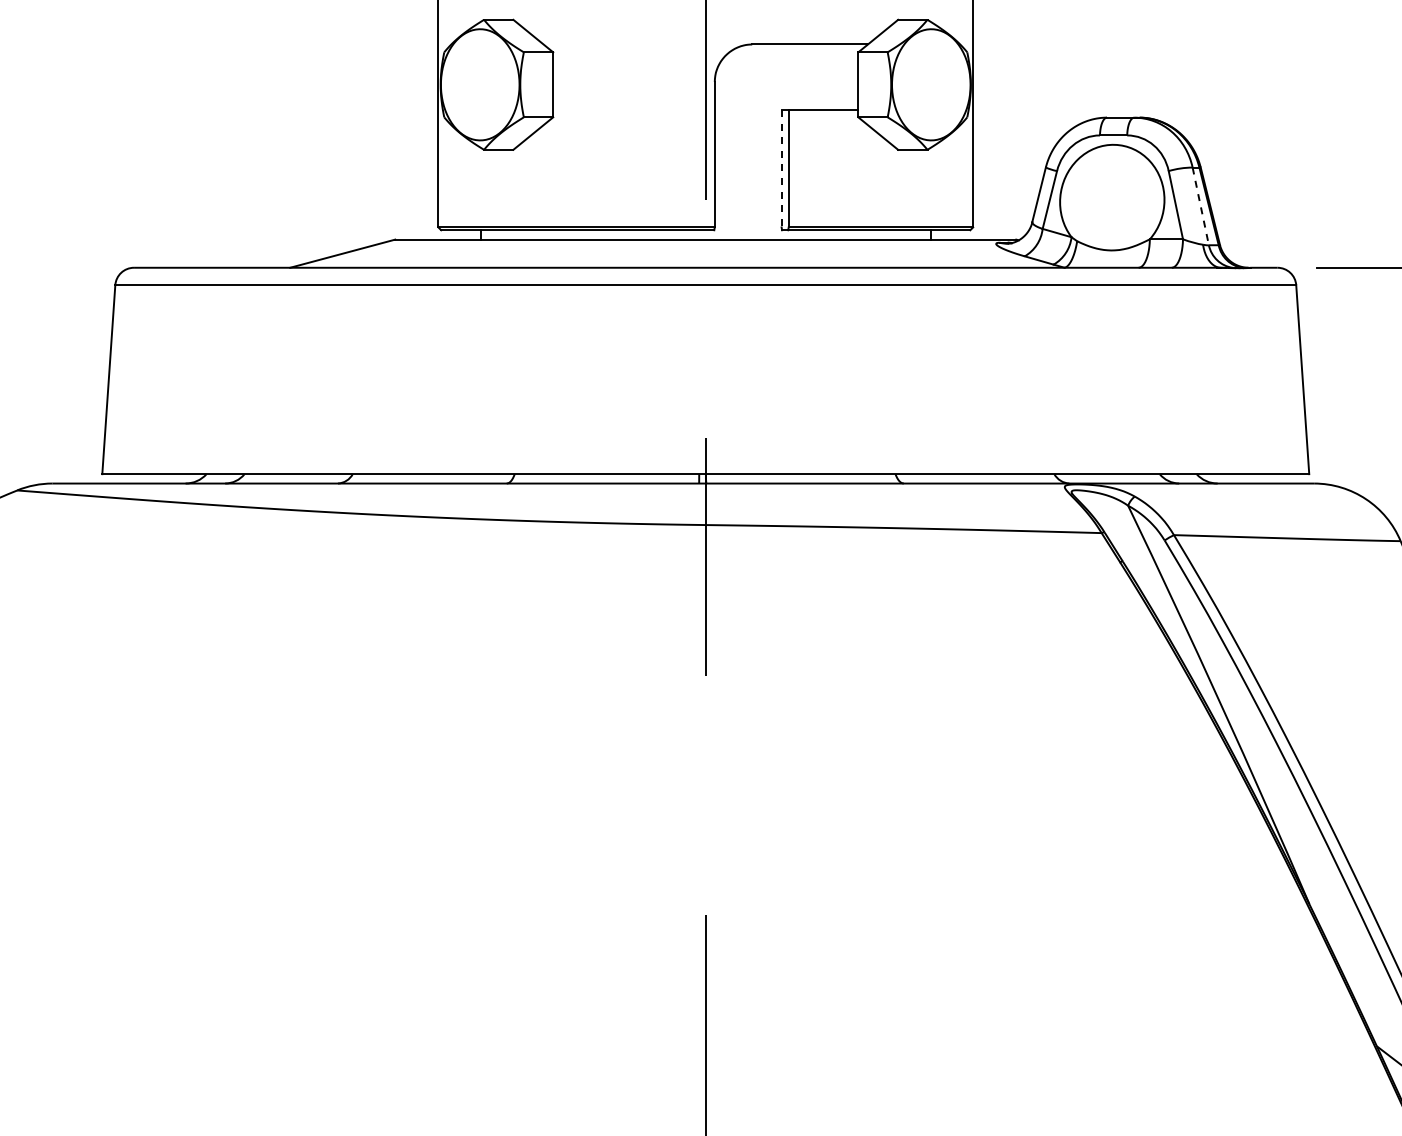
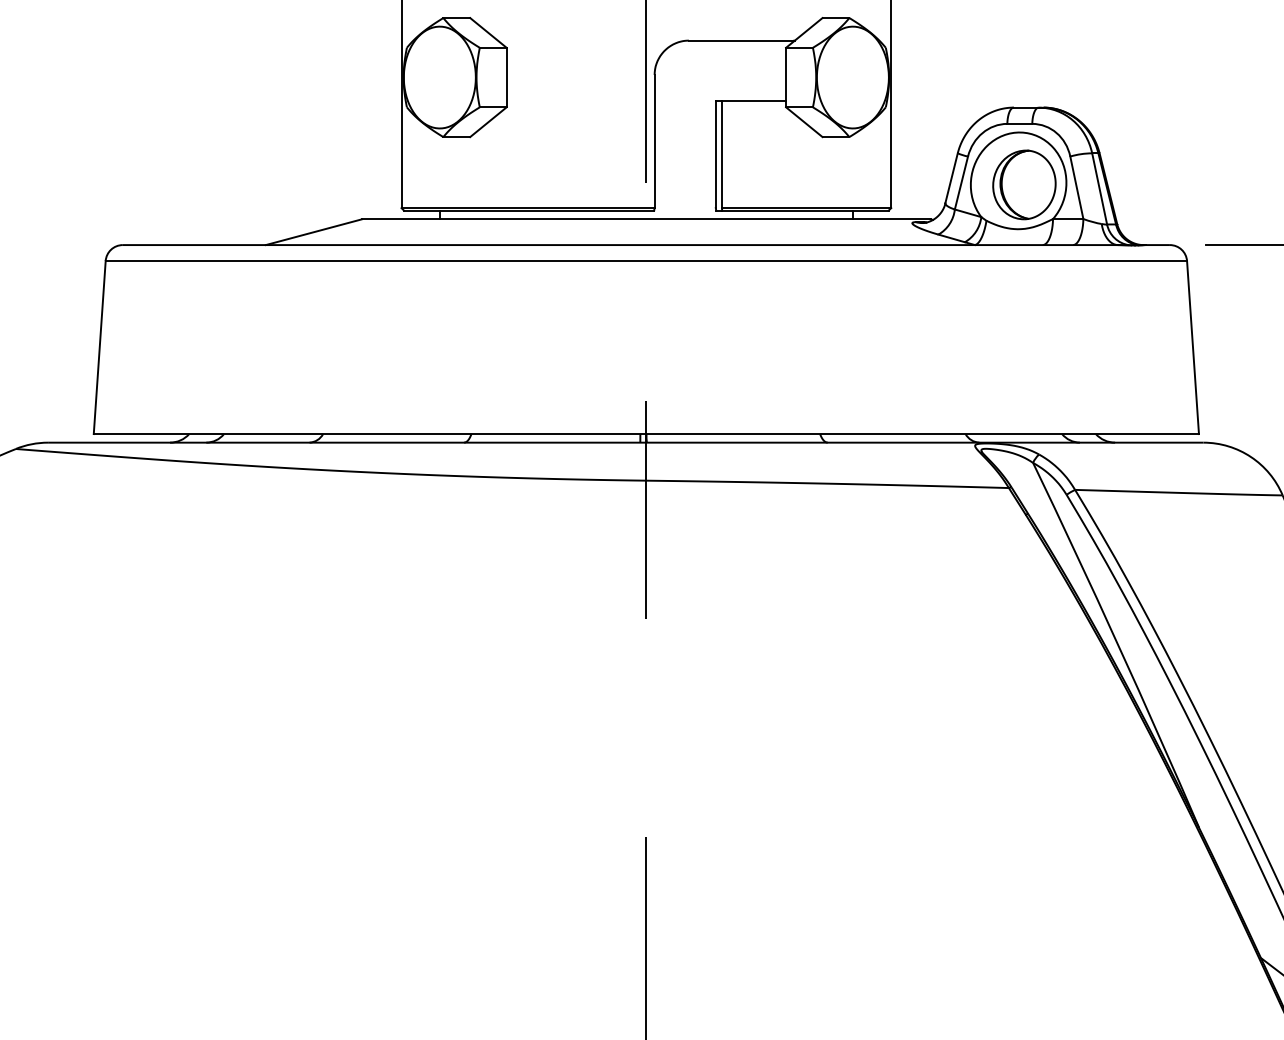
line: (781, 168) -> (715, 154), dashed -> solid
part: (1118, 201) -> (1024, 184), added
line: (1200, 206) -> (1099, 188), dashed -> solid

